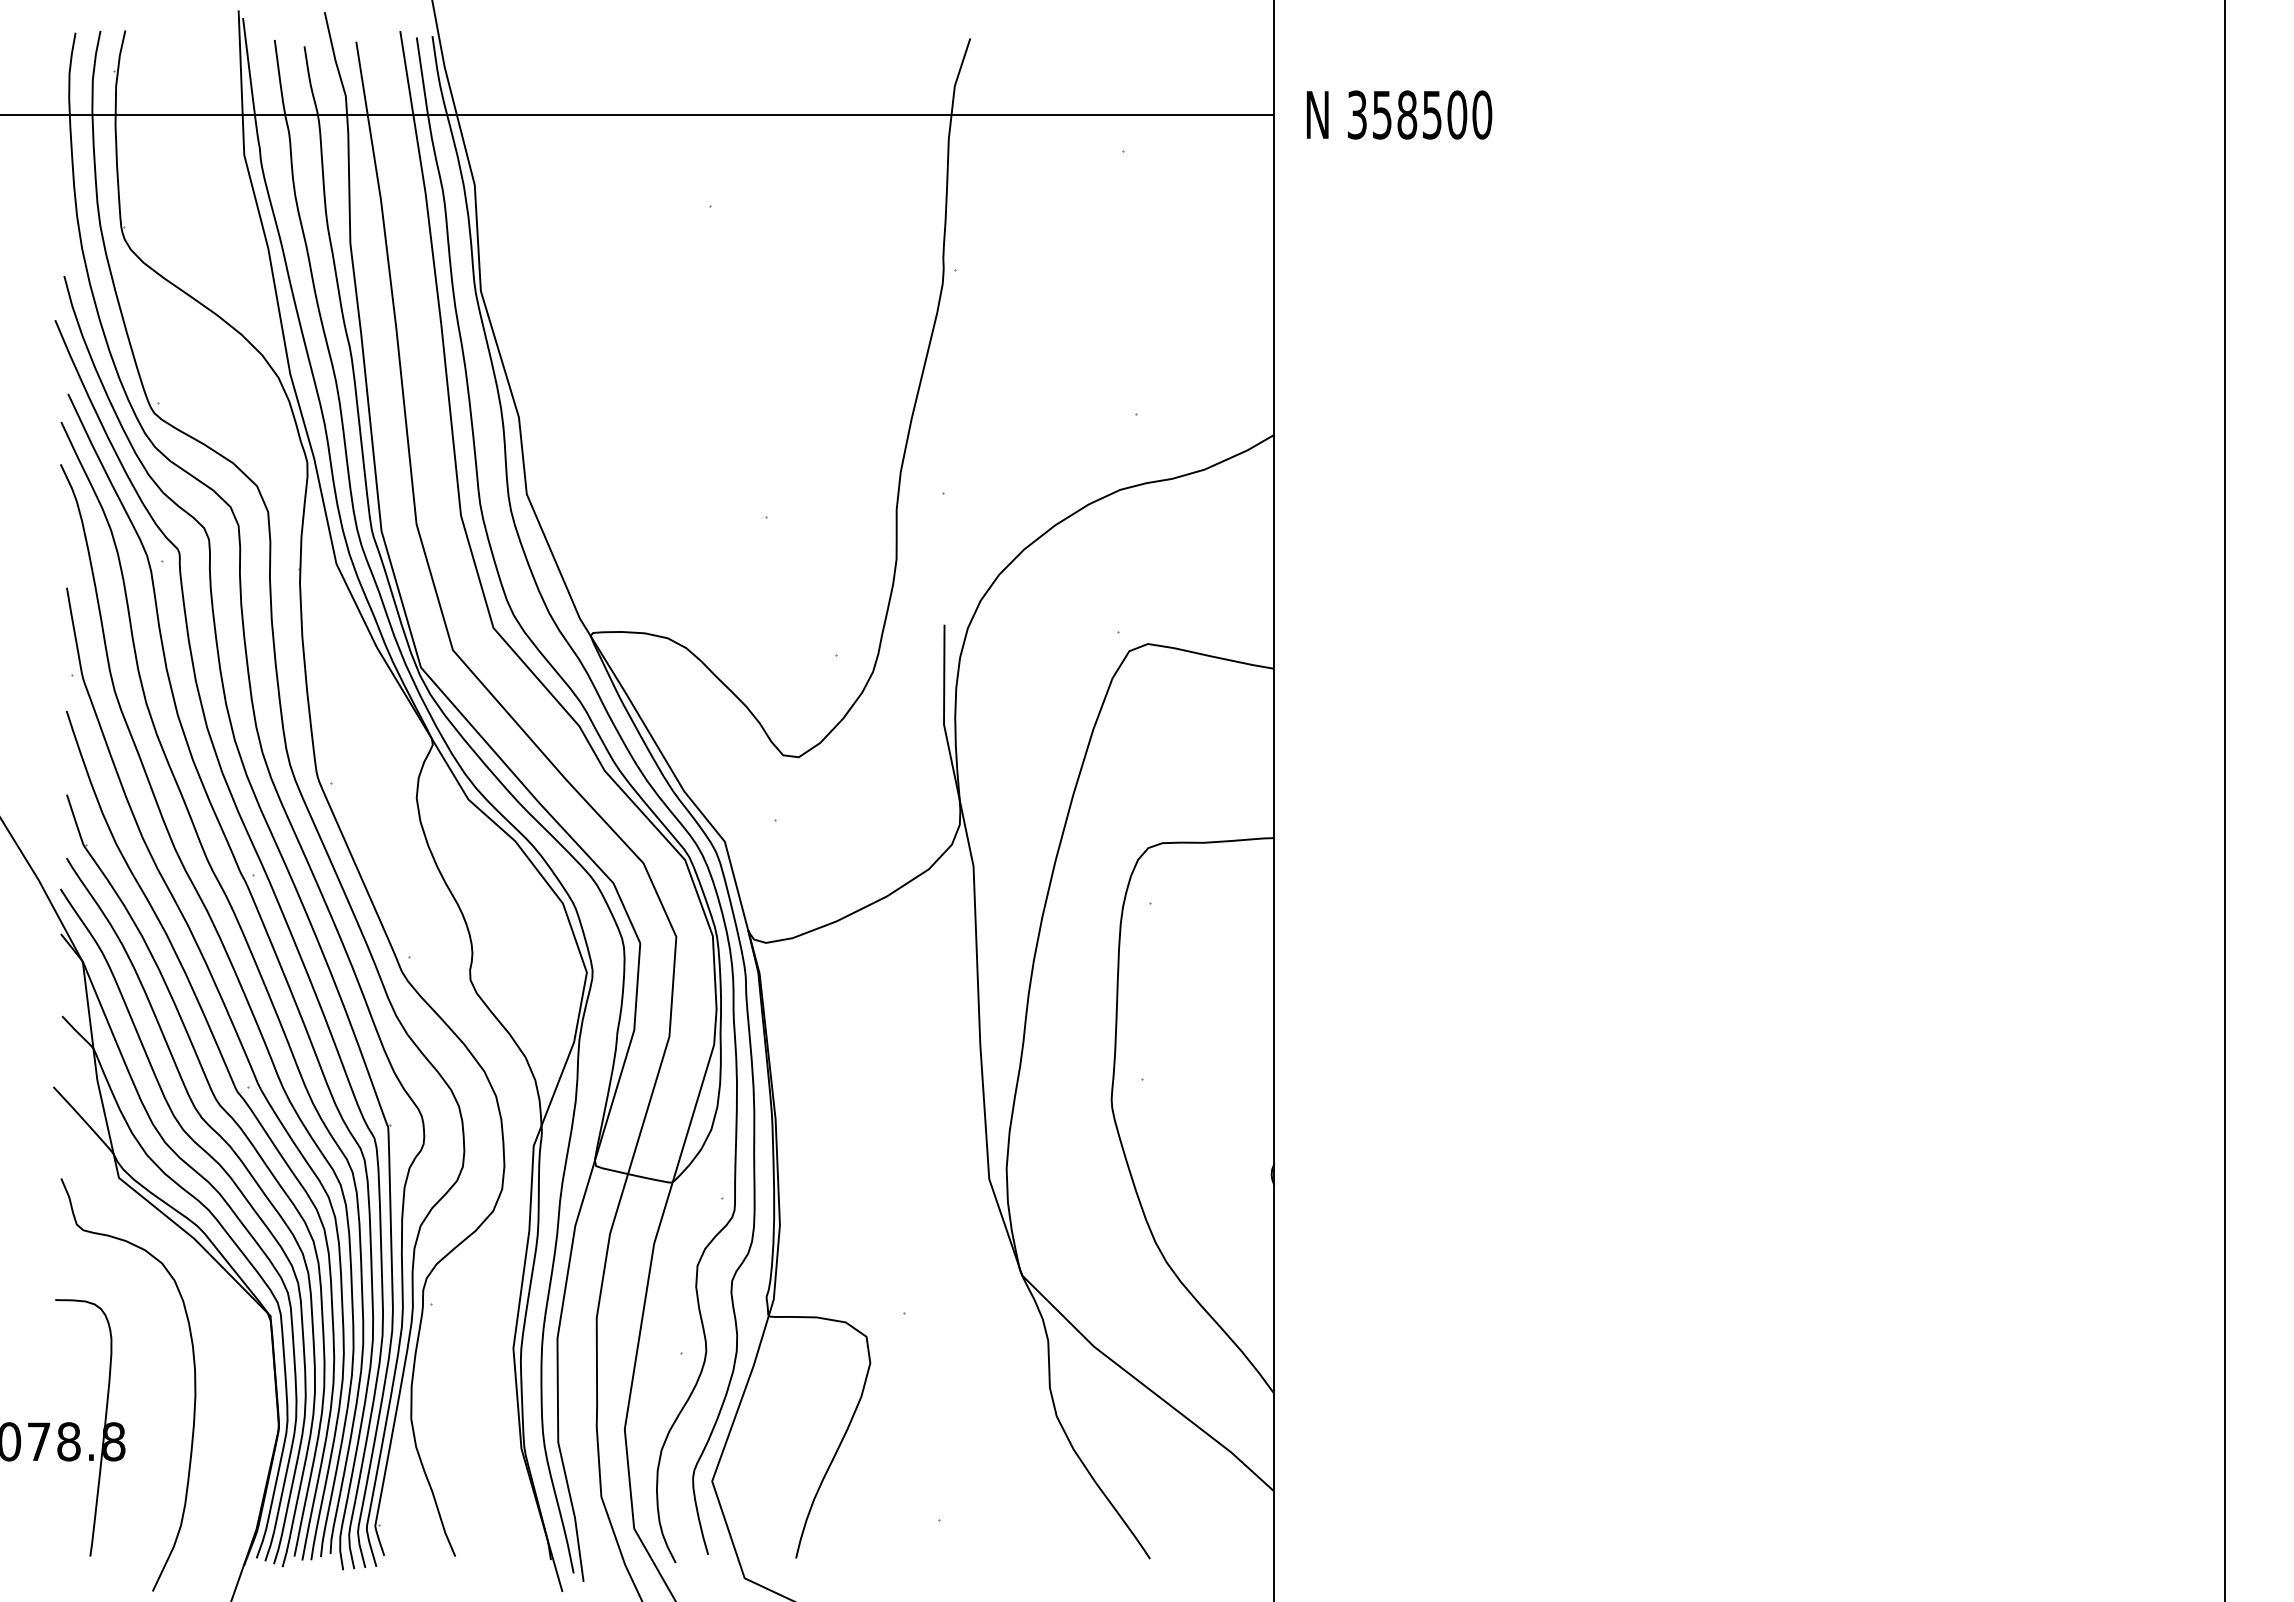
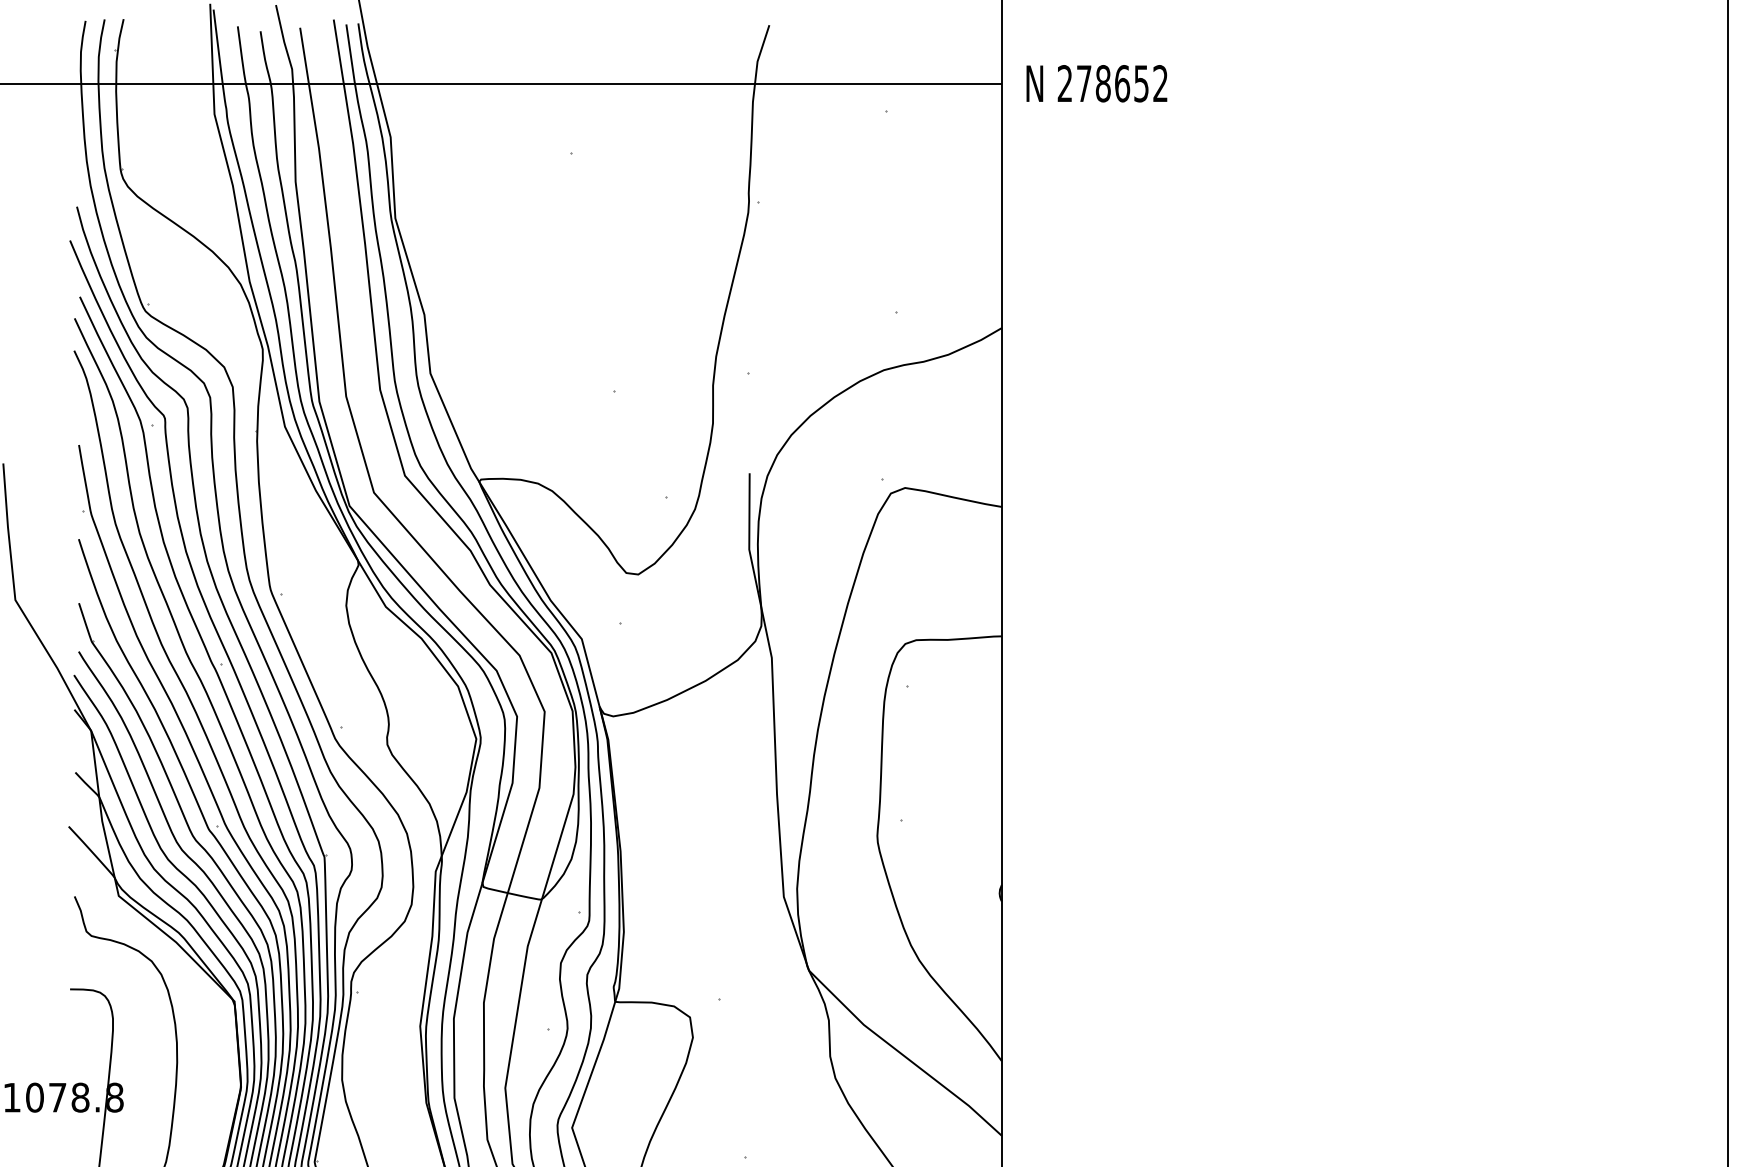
text: (1419, 114) -> (1112, 83), 358500 -> 278652

